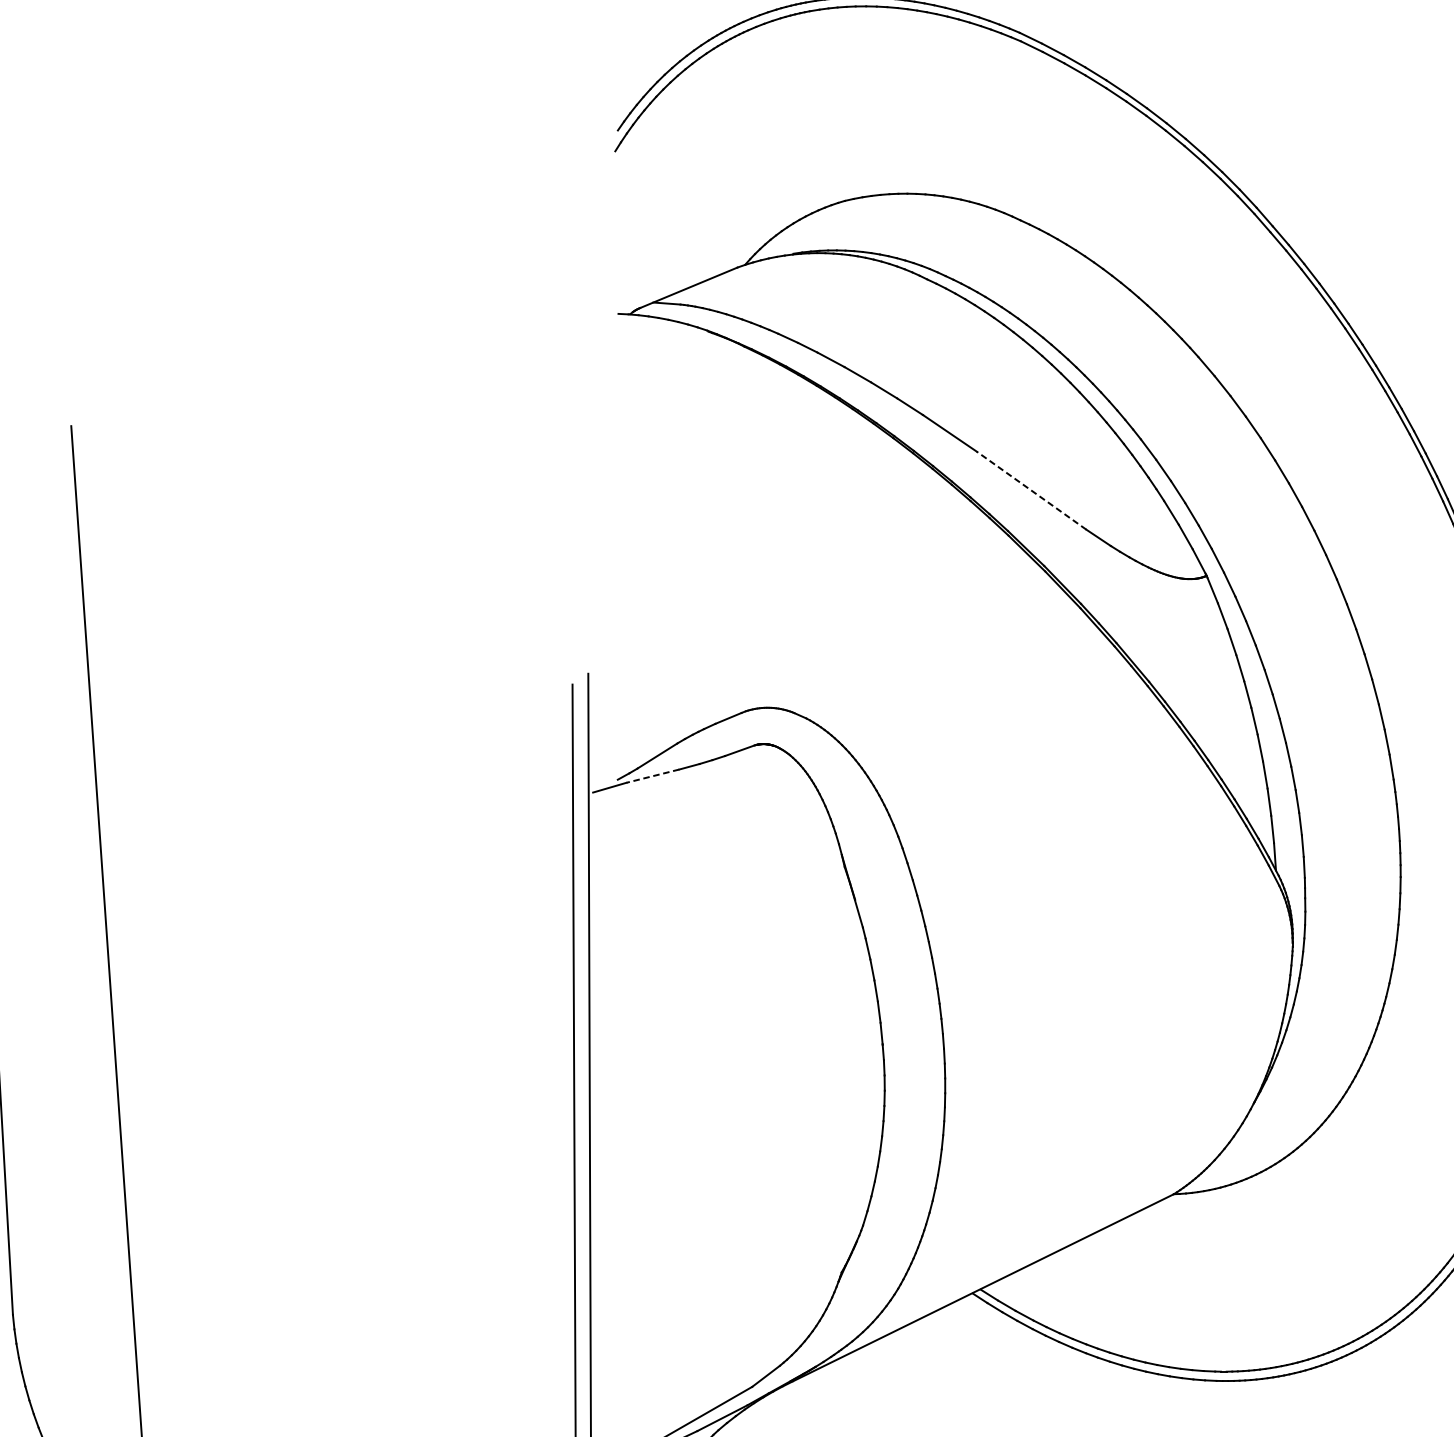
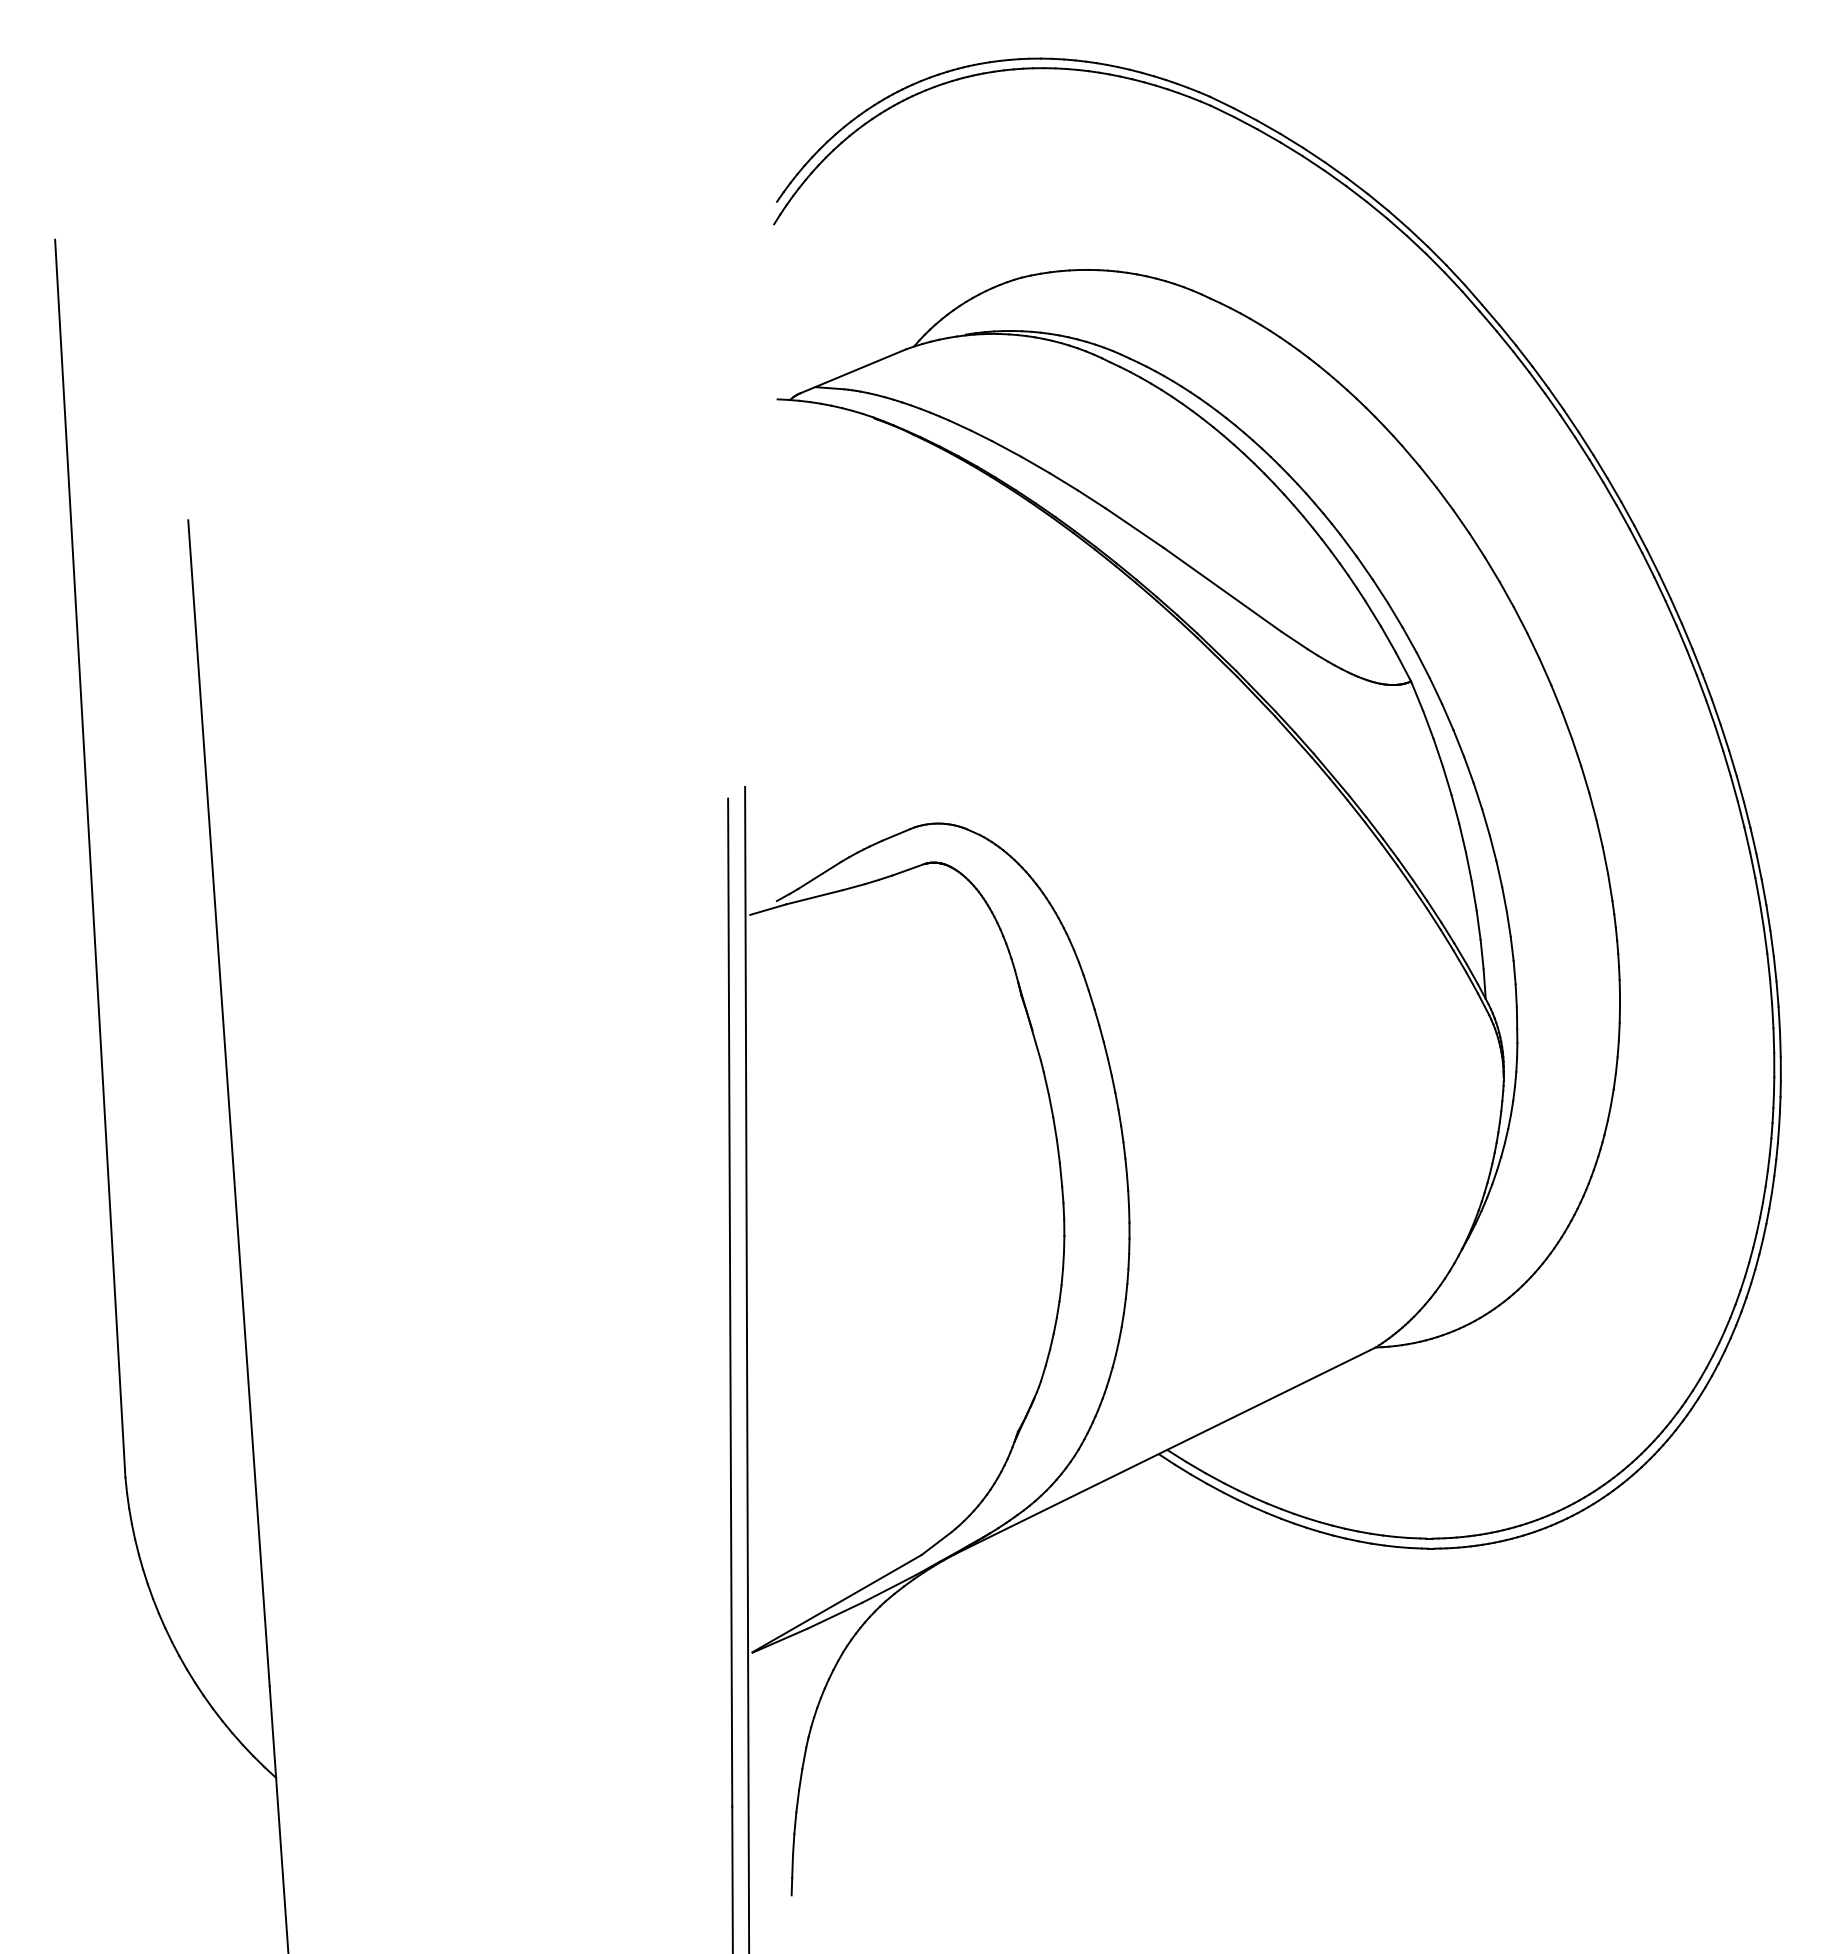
line: (1031, 490) -> (1222, 589), dashed -> solid
line: (652, 776) -> (814, 897), dashed -> solid

